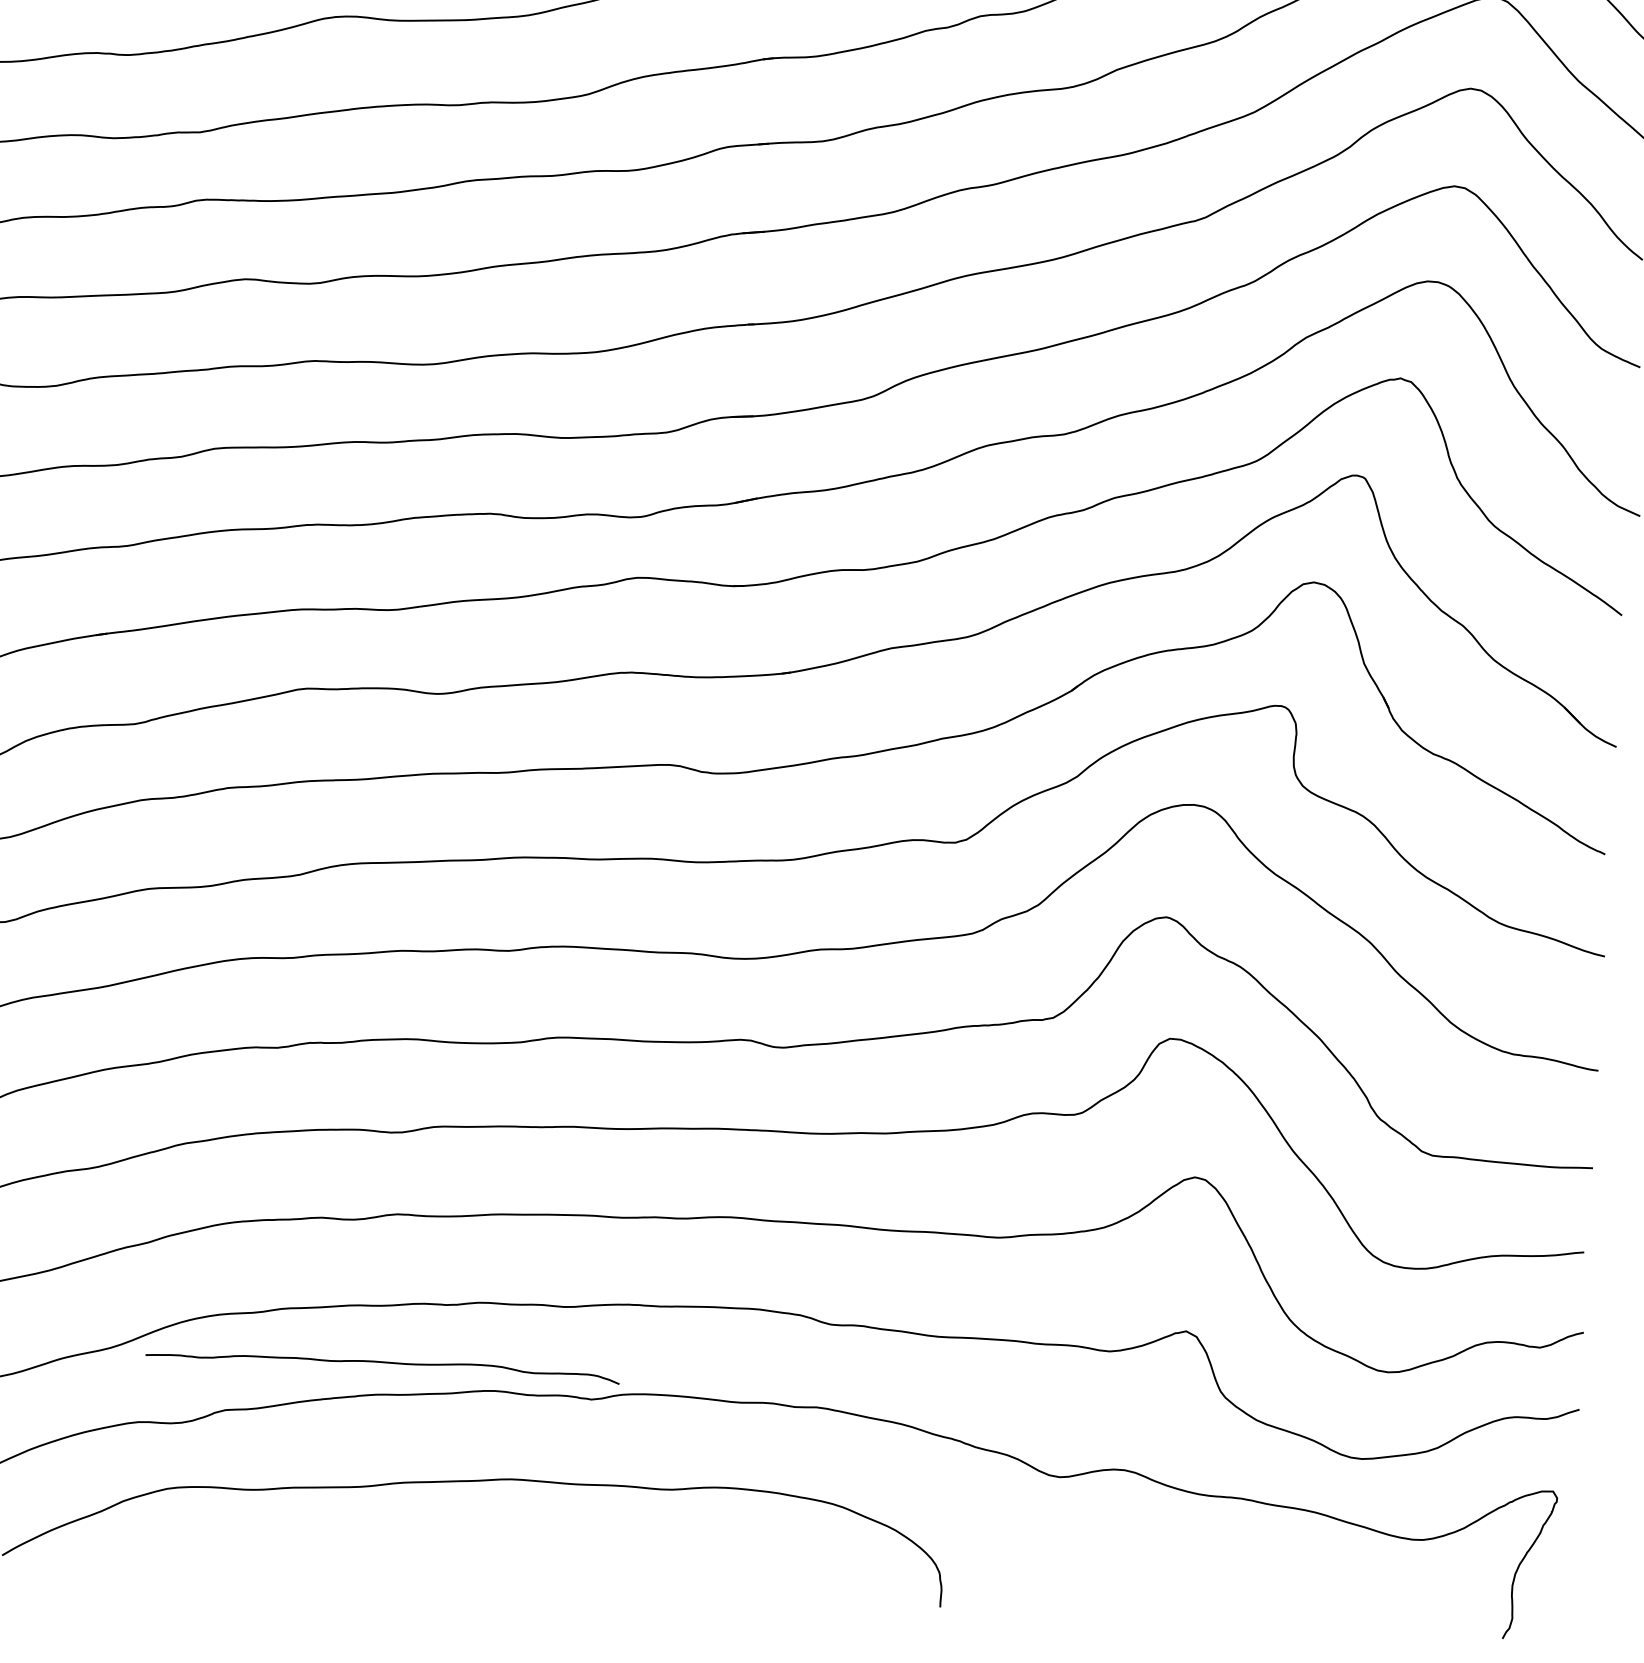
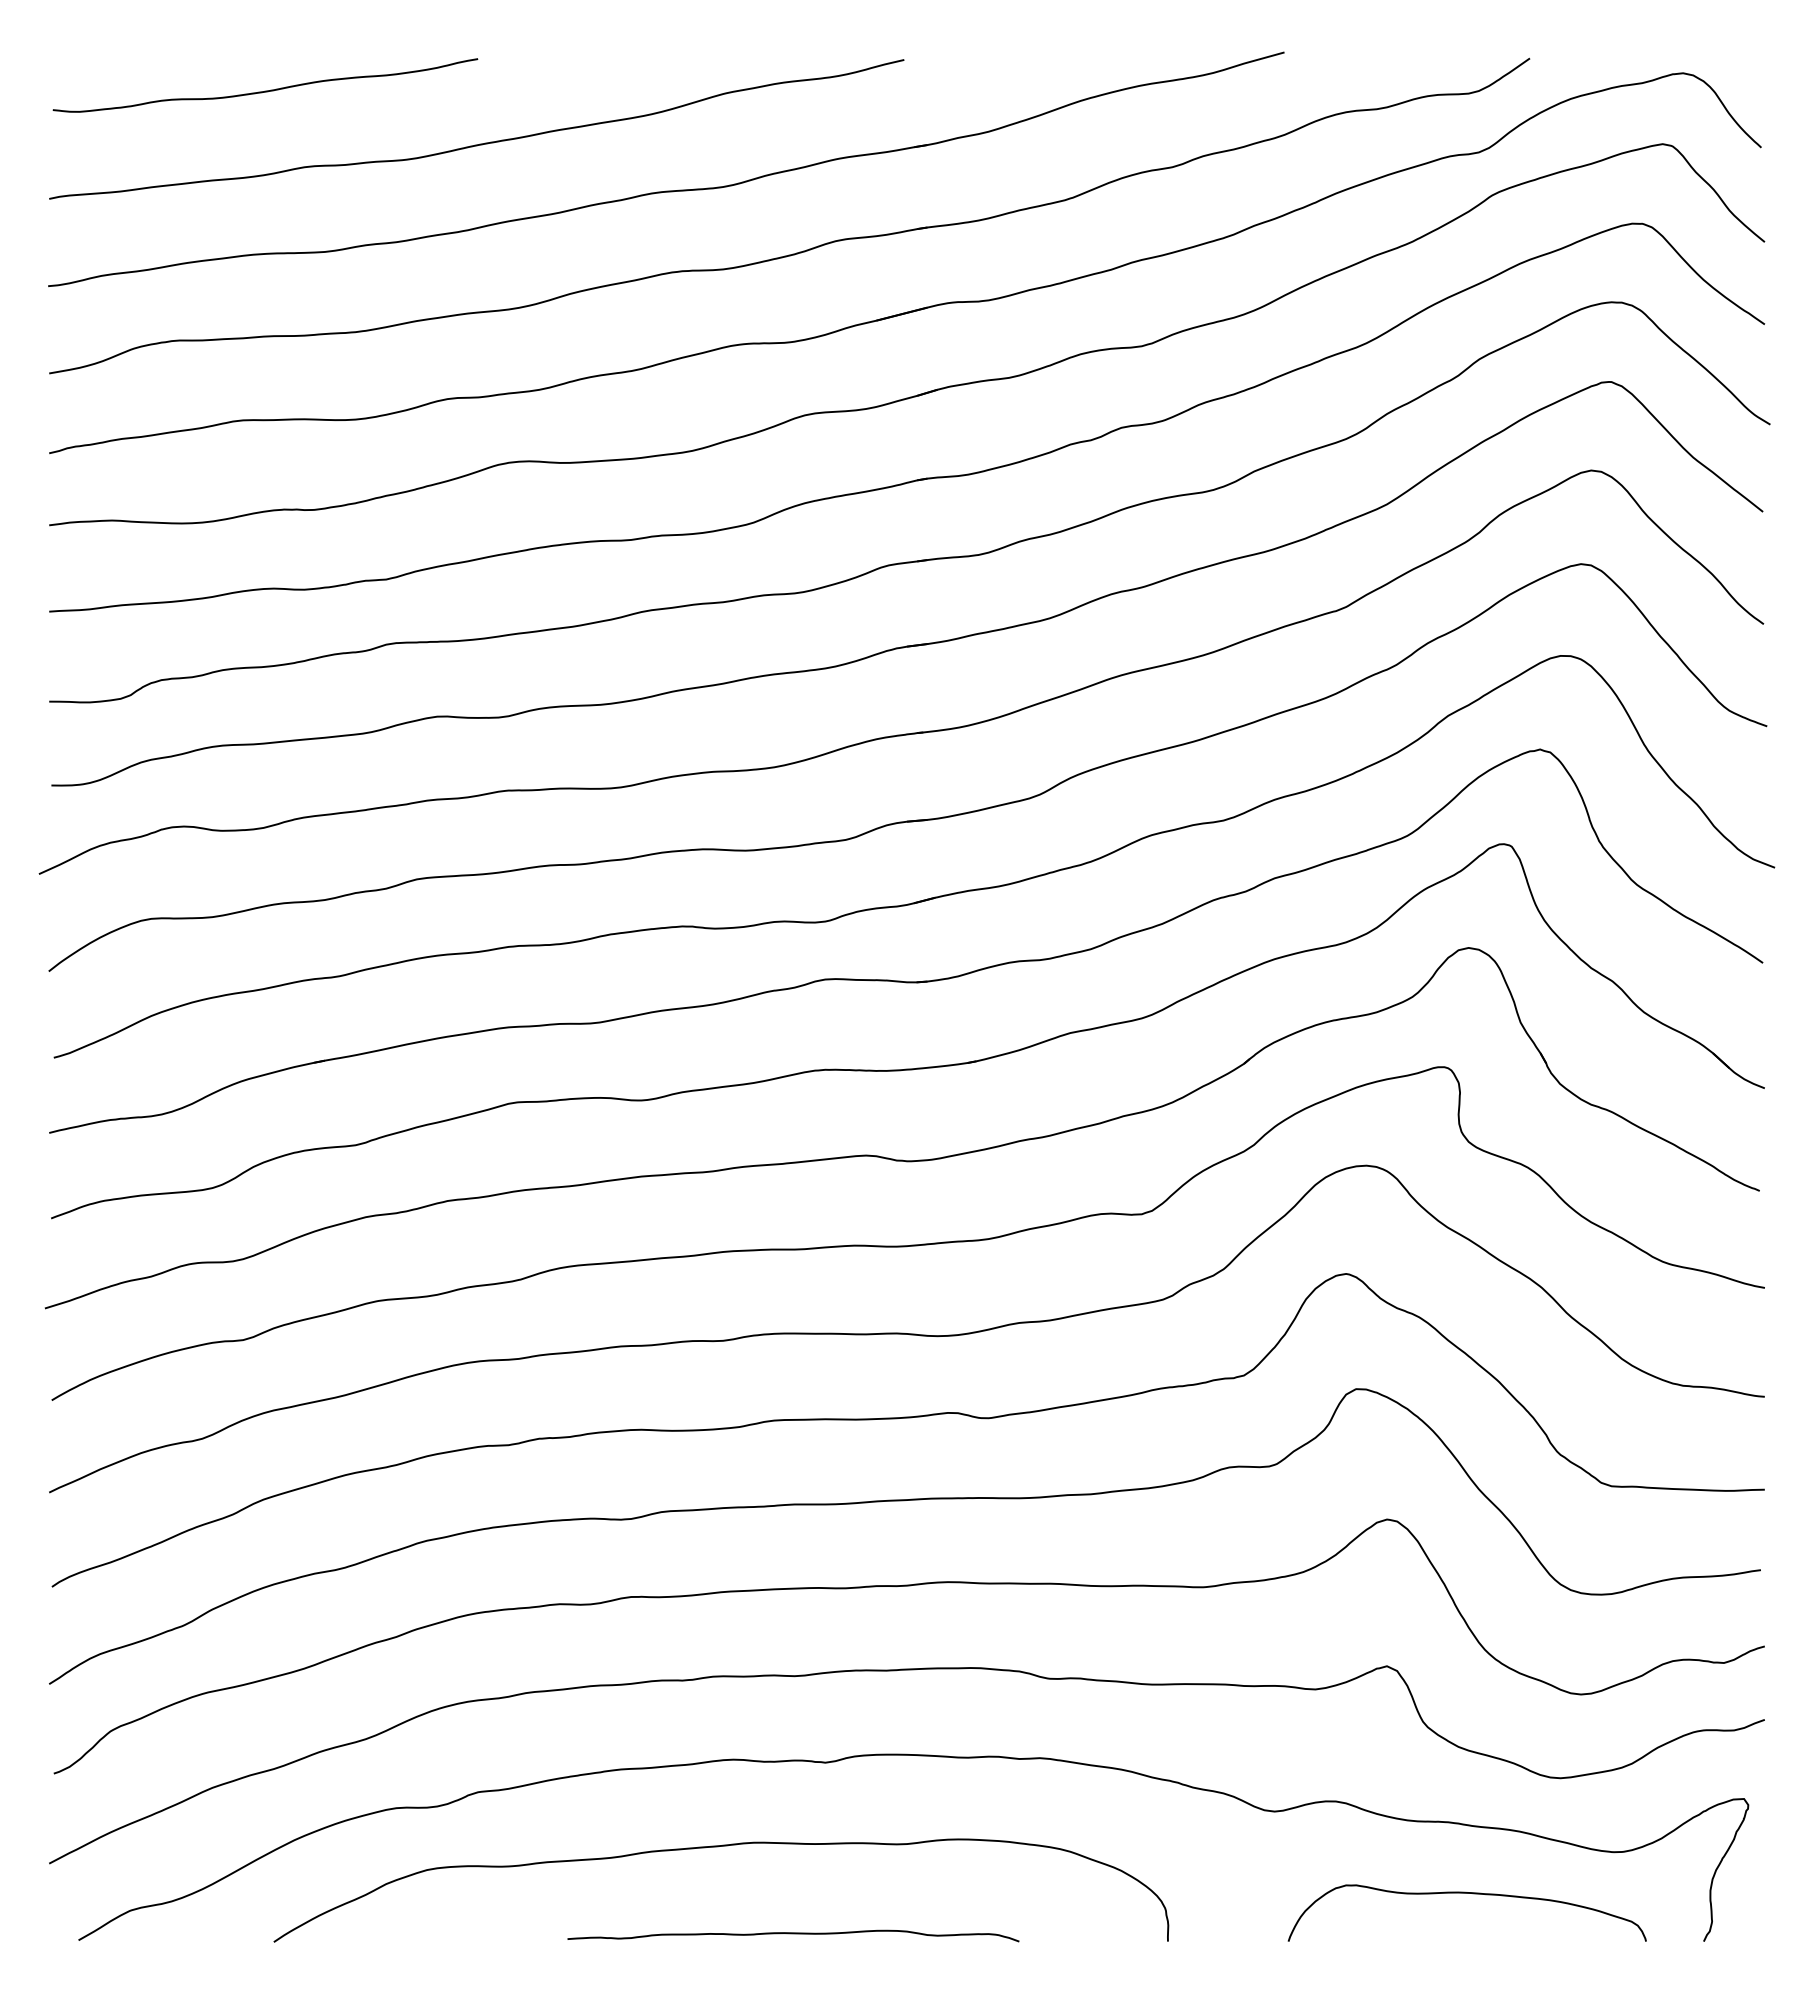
curve: (382, 1363) -> (793, 1934), moved
curve: (1256, 1574) -> (1466, 1893), added

